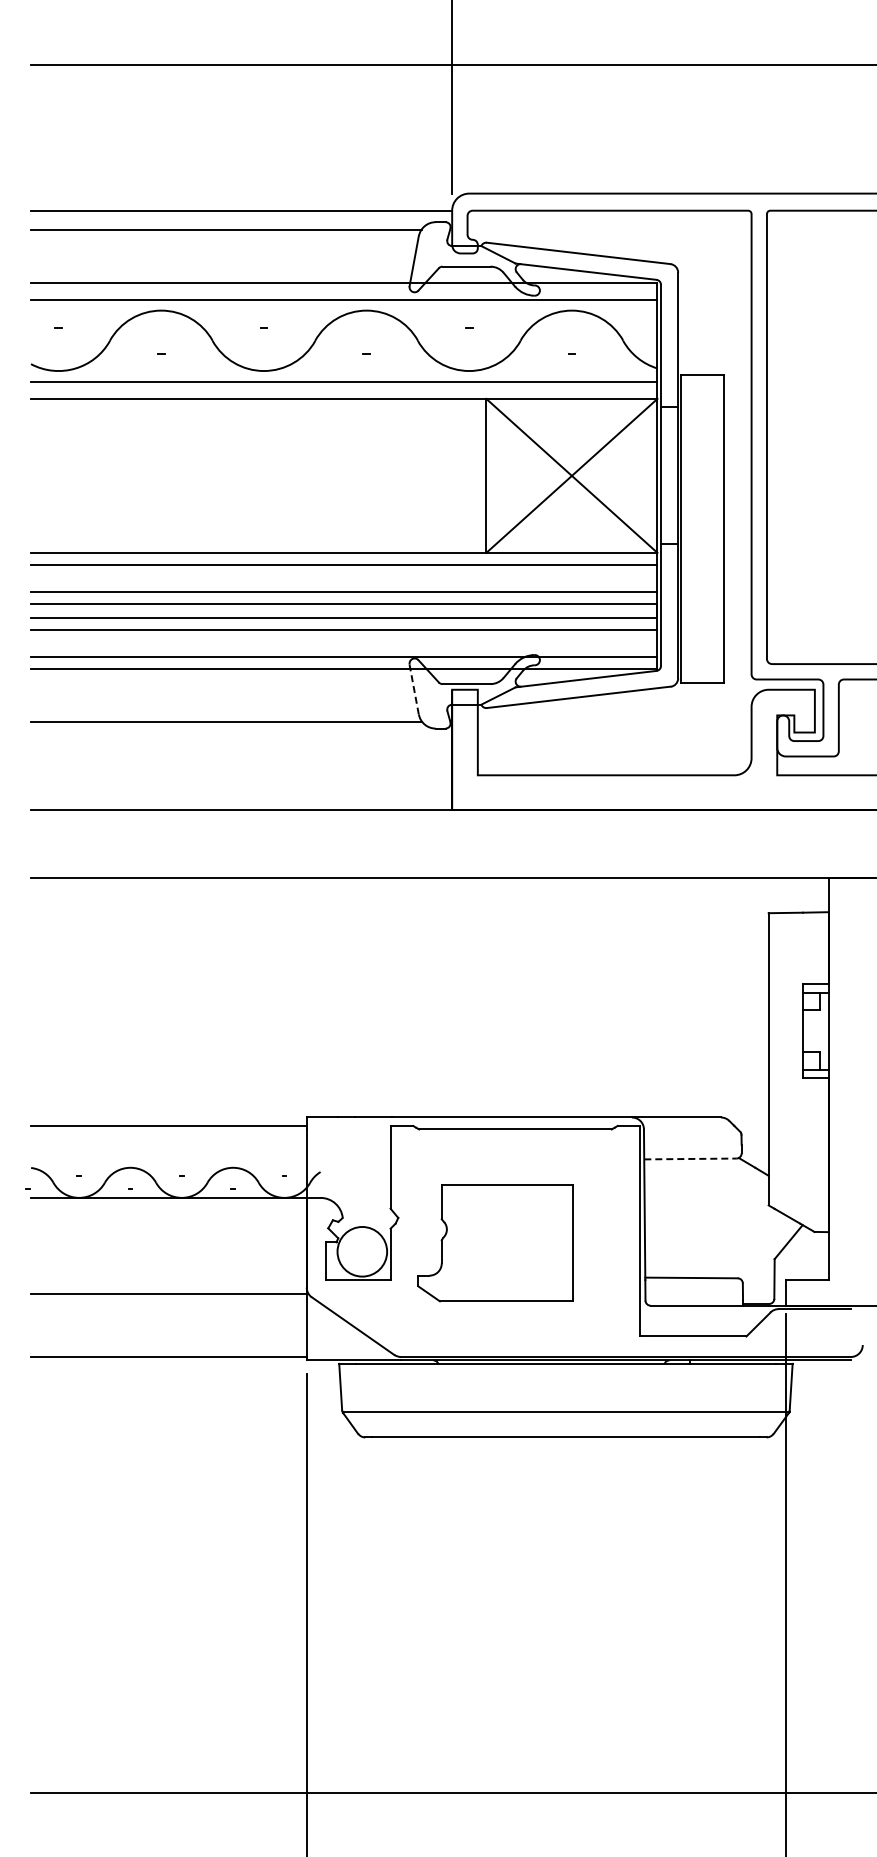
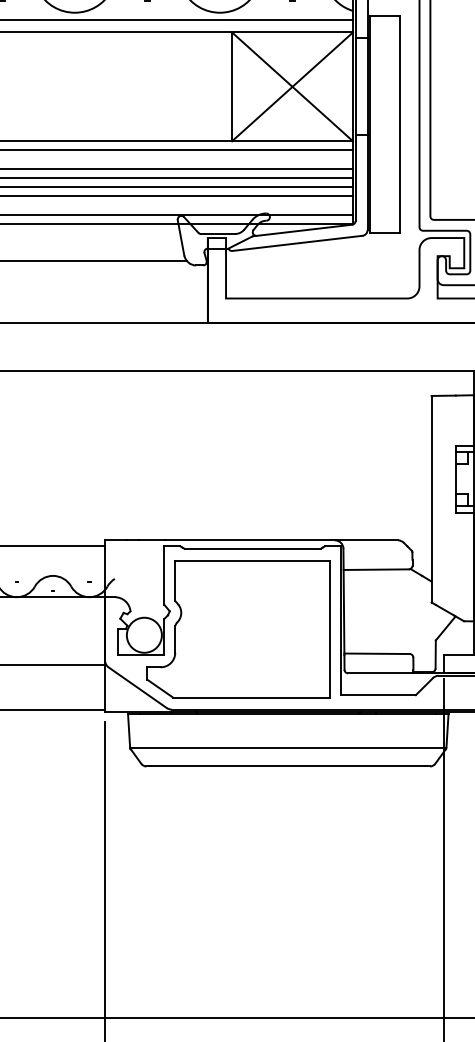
line: (414, 689) -> (181, 237), dashed -> solid
line: (690, 1158) -> (376, 569), dashed -> solid
part: (495, 1243) -> (238, 629), size x1.67

